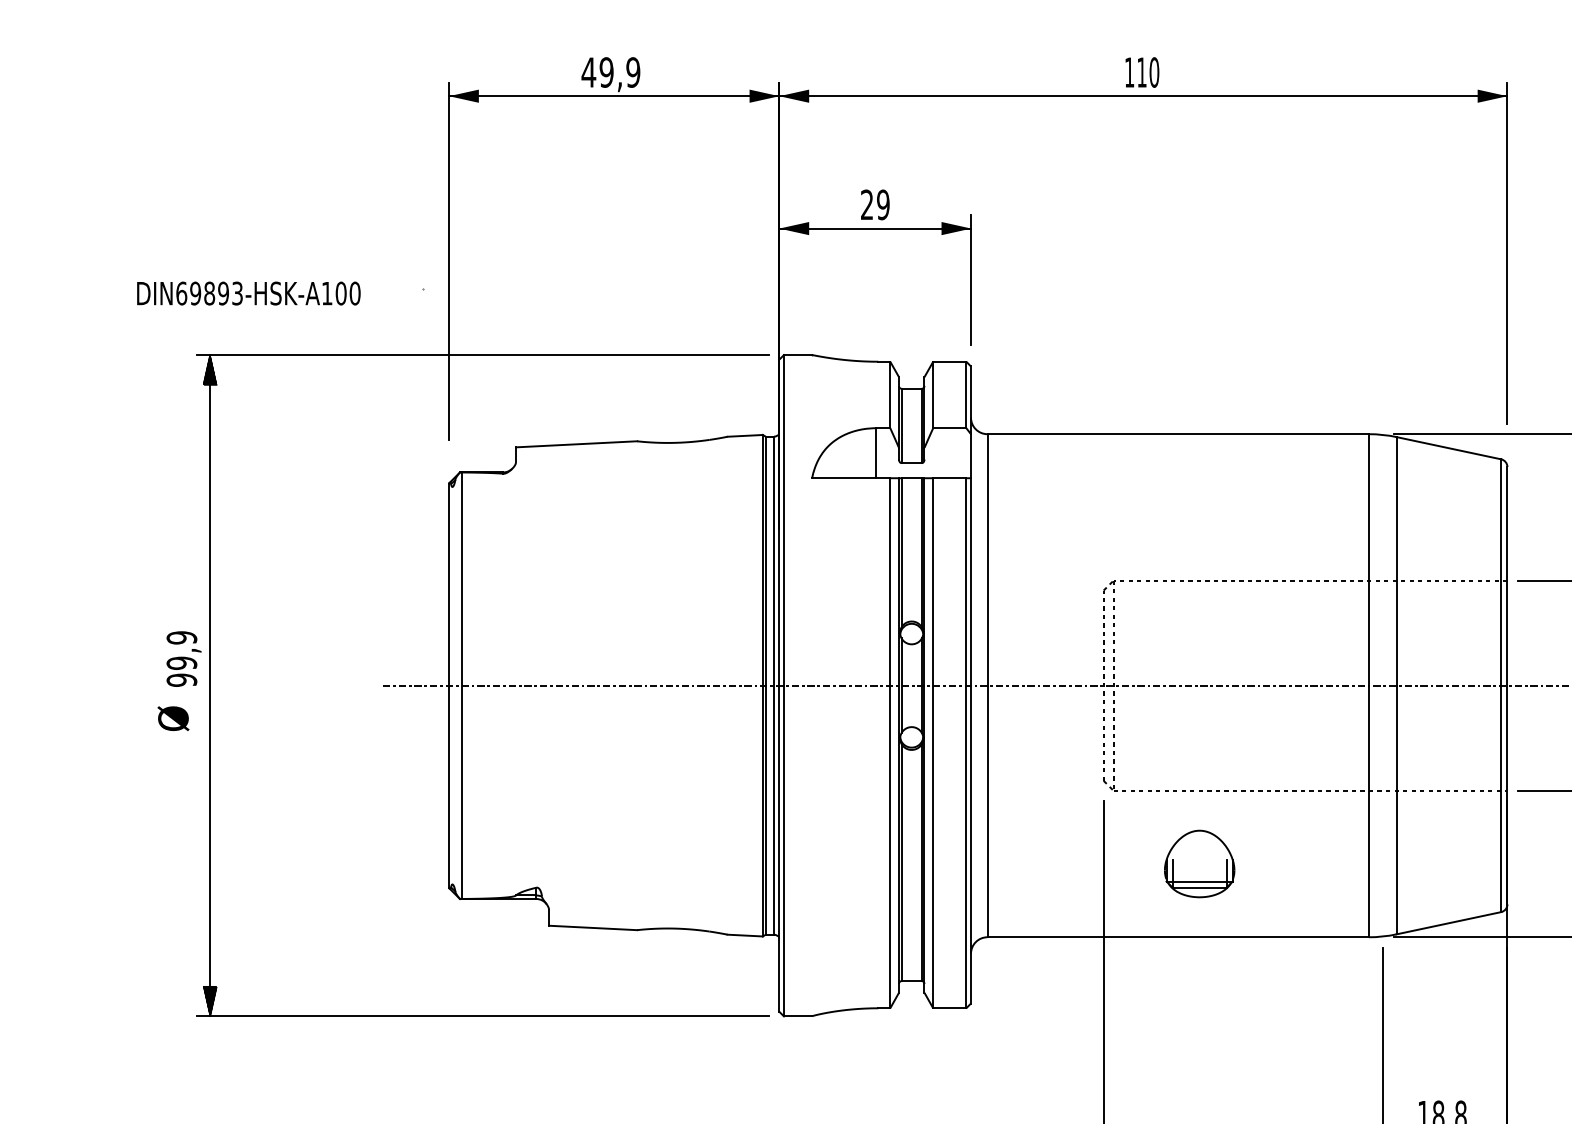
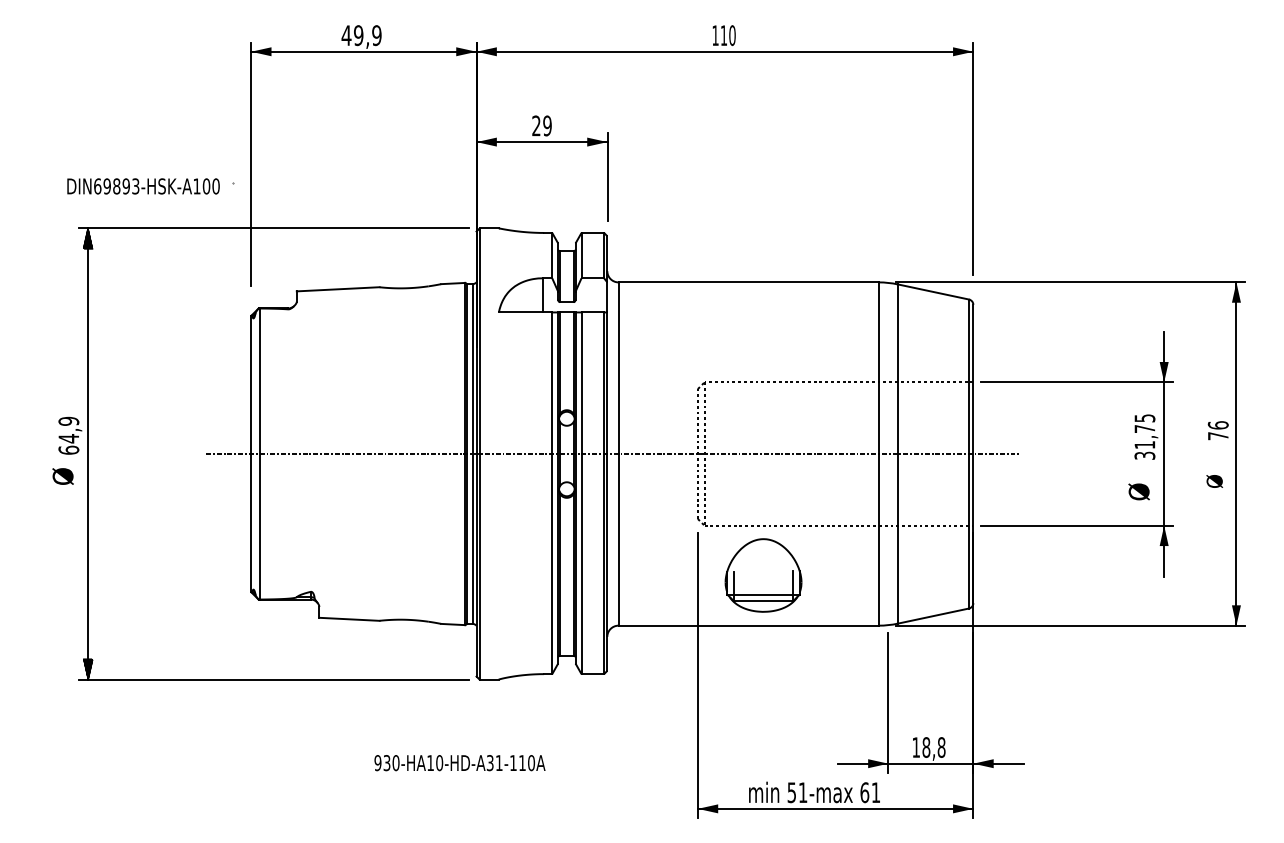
text: (248, 293) -> (143, 186), moved
text: (181, 671) -> (68, 444), 99,9 -> 64,9
part: (1198, 863) -> (762, 575), size x1.6

